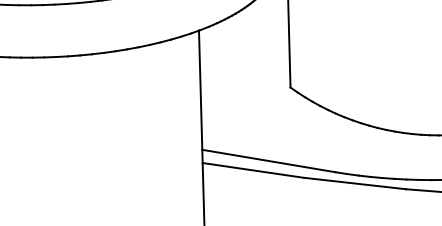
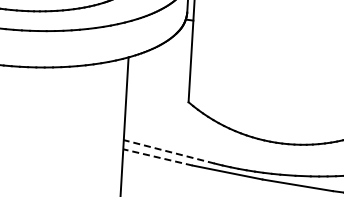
line: (269, 160) -> (169, 151), solid -> dashed
line: (252, 170) -> (157, 157), solid -> dashed

